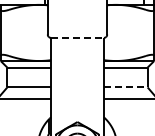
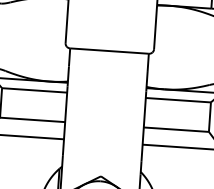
line: (77, 37) -> (109, 50), dashed -> solid
line: (125, 87) -> (175, 129), dashed -> solid

